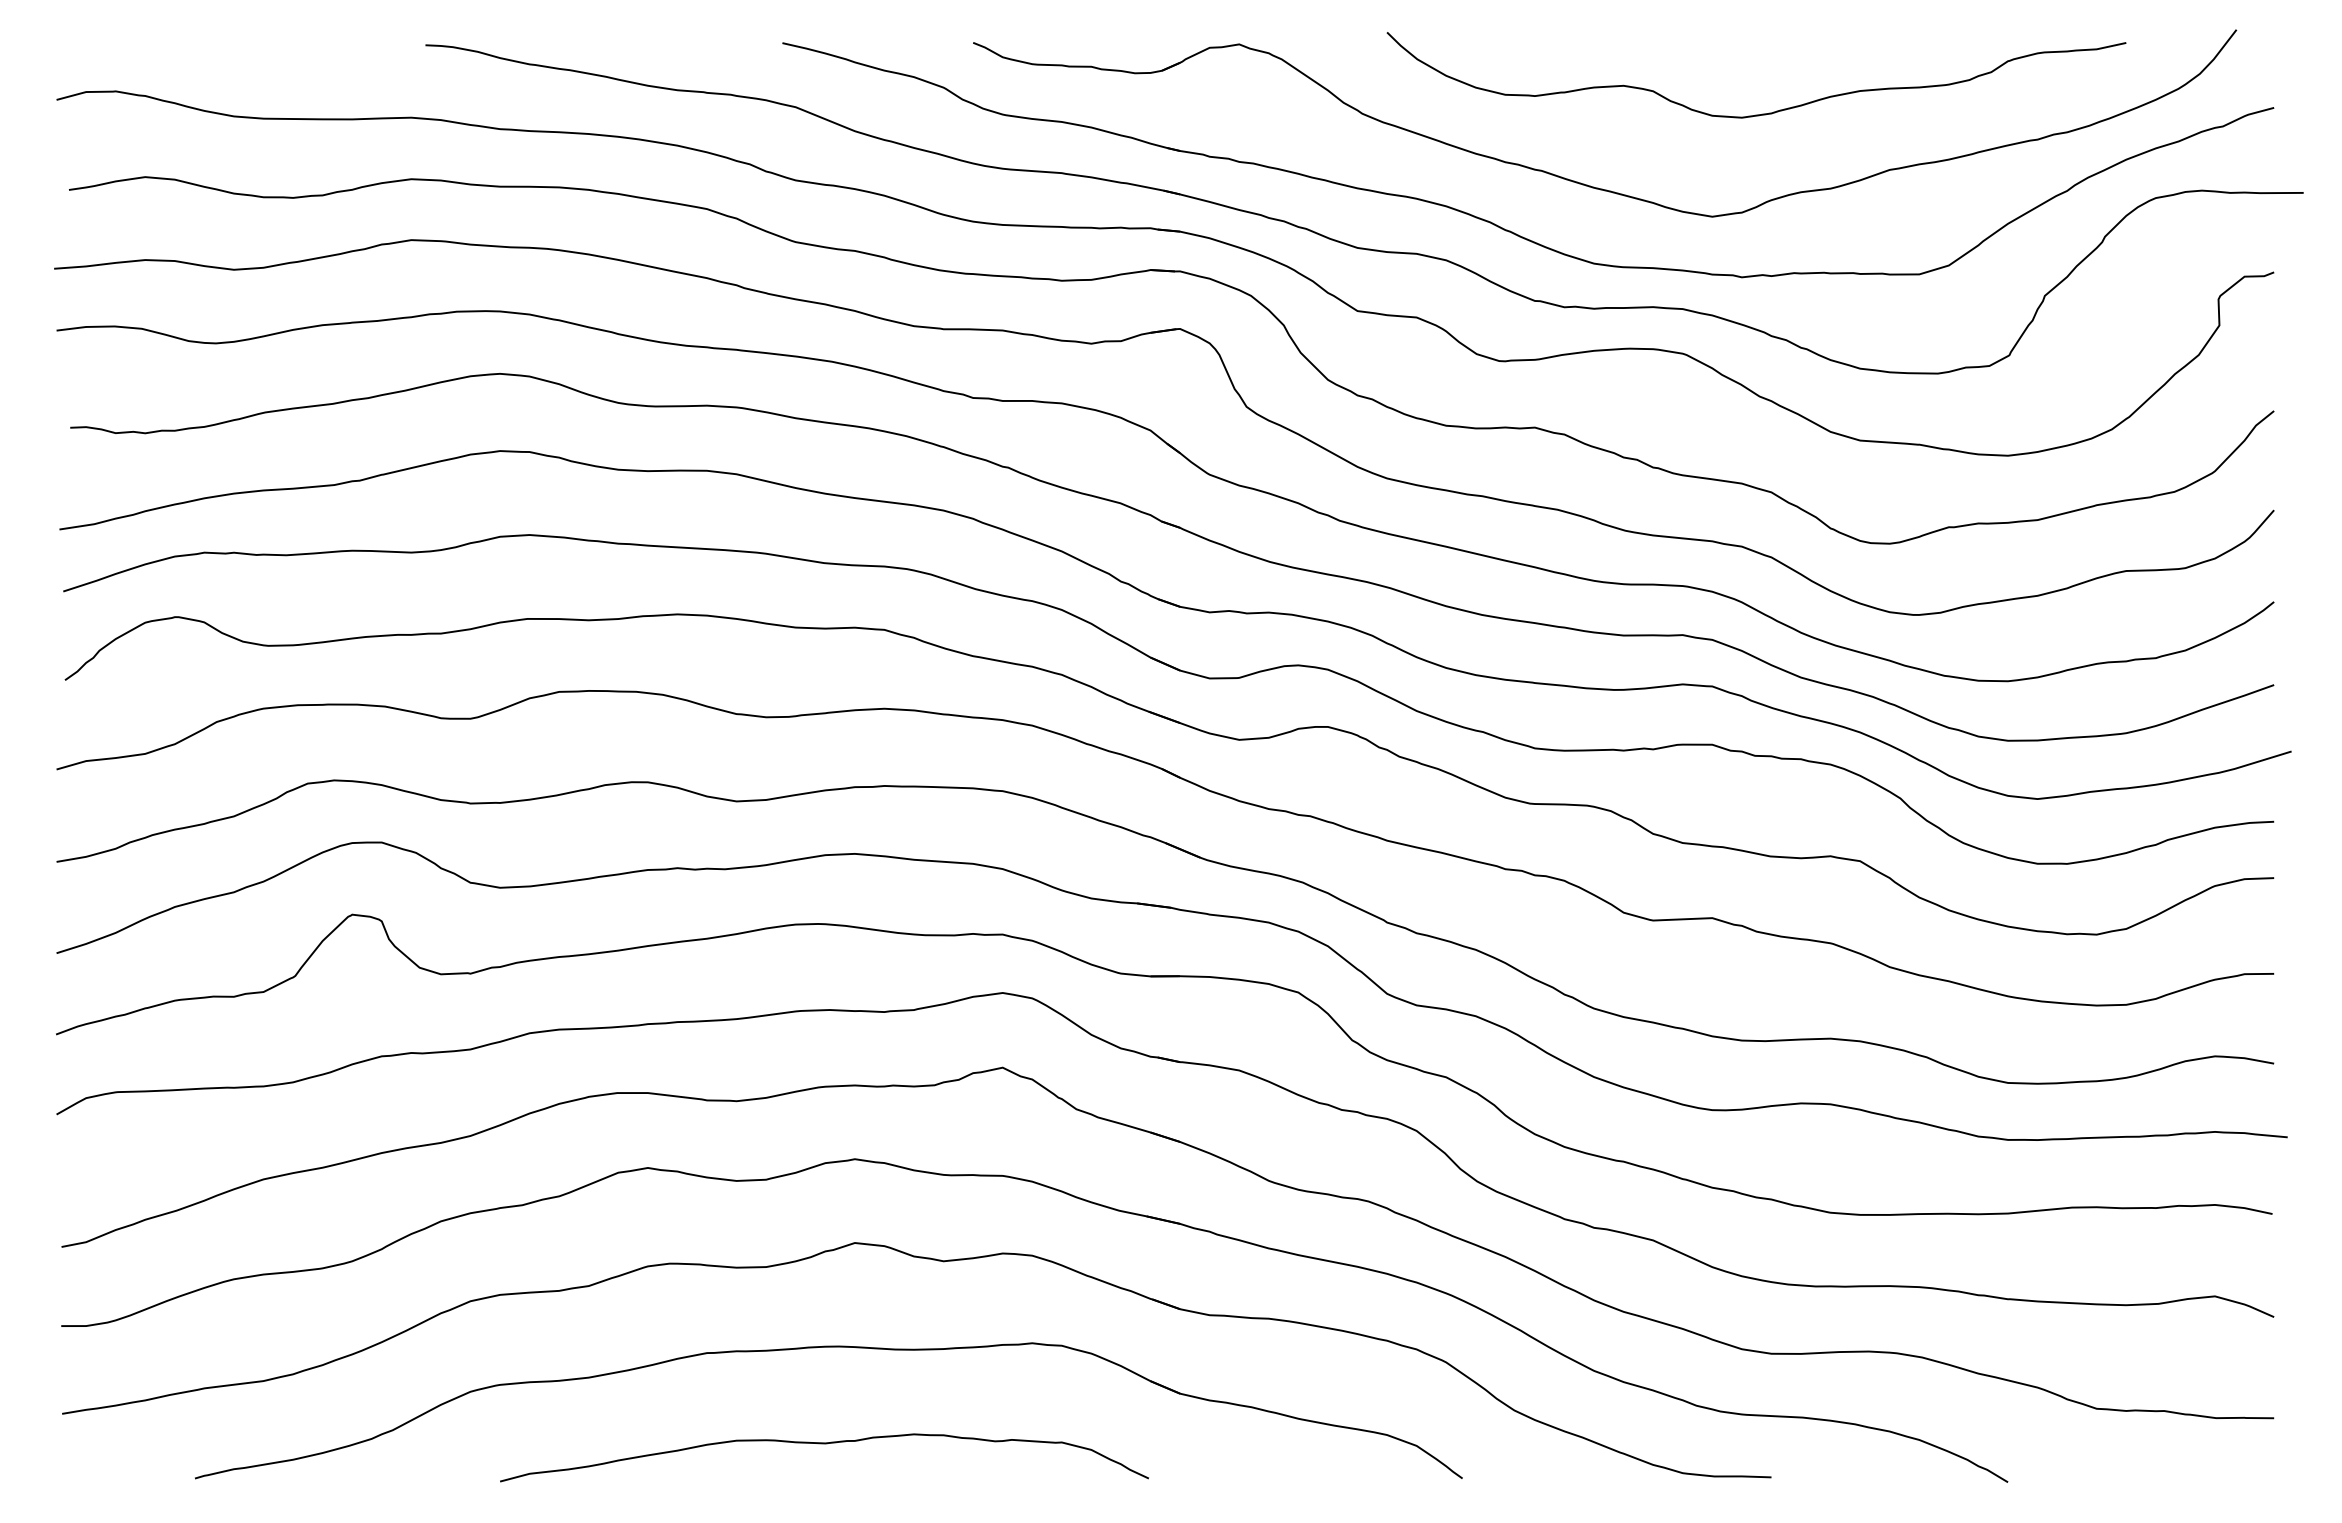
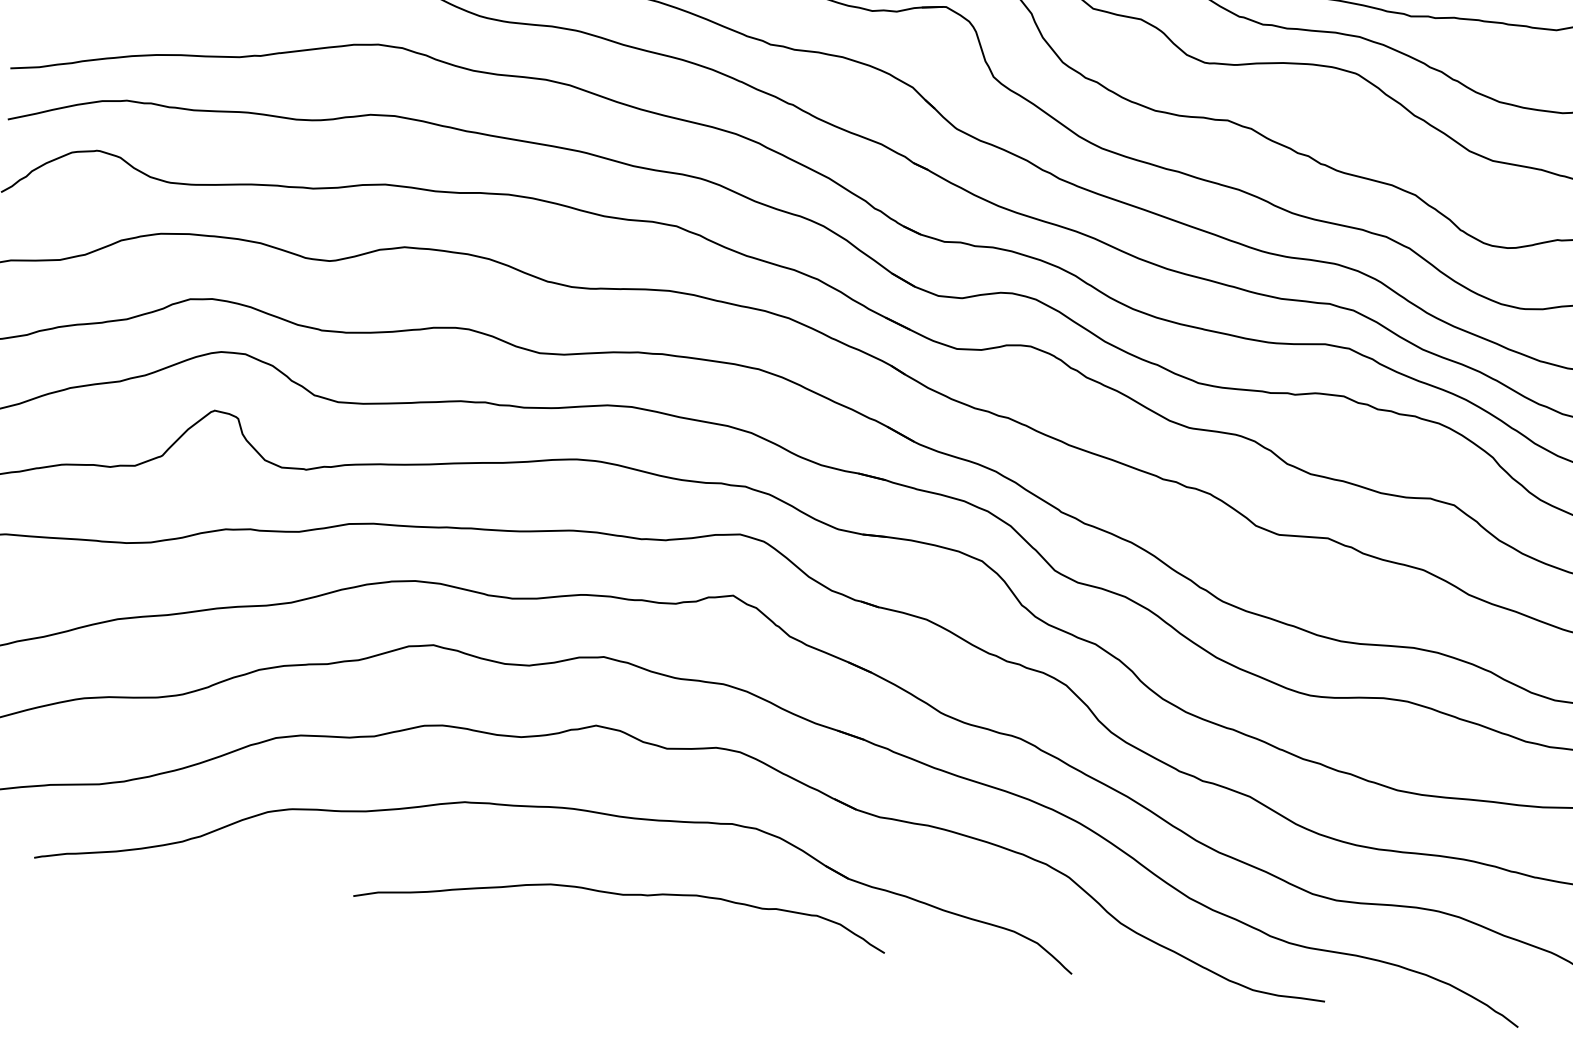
curve: (824, 1444) -> (622, 895), moved

